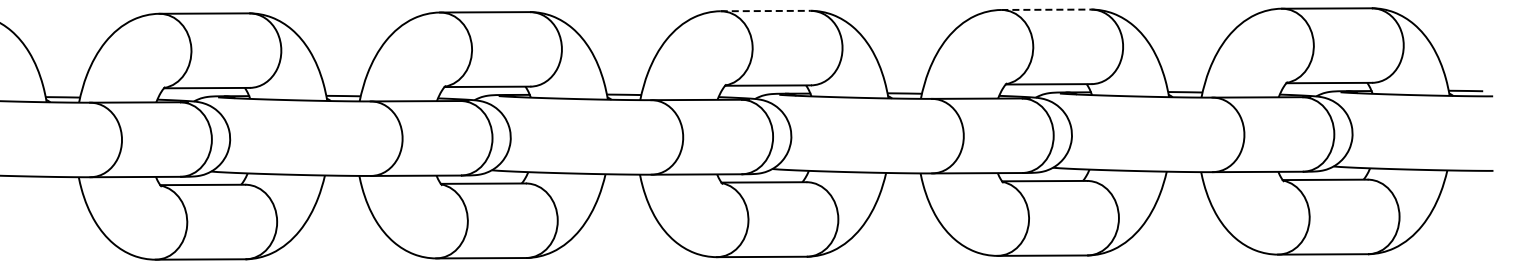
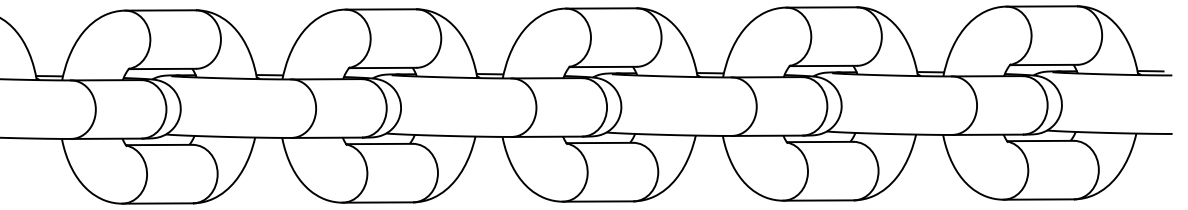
line: (1046, 9) -> (821, 7), dashed -> solid
line: (765, 11) -> (601, 8), dashed -> solid

